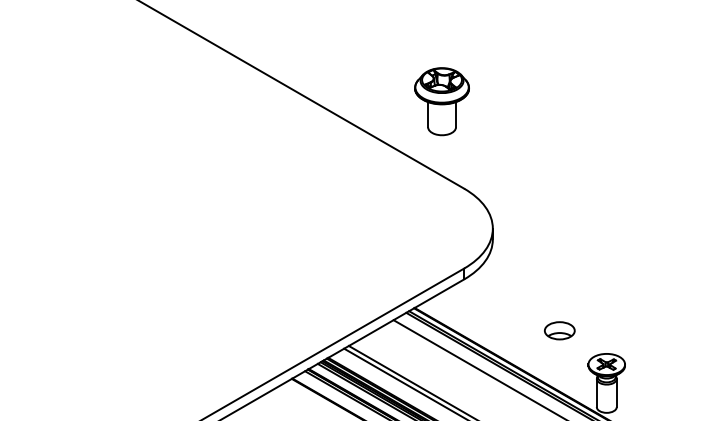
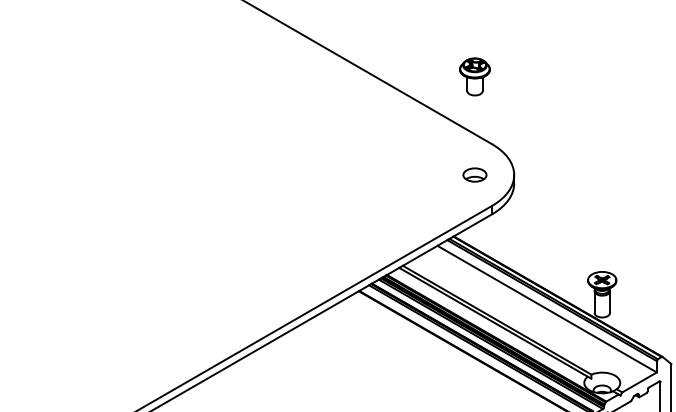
part: (441, 101) -> (474, 76), size x0.71
part: (559, 330) -> (474, 174), moved

